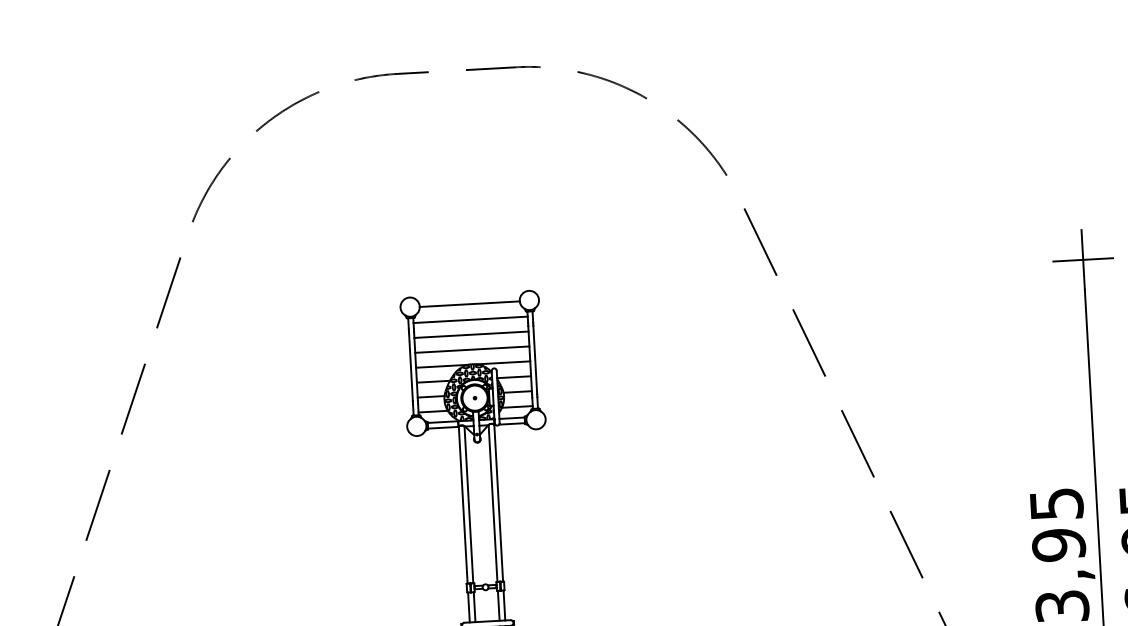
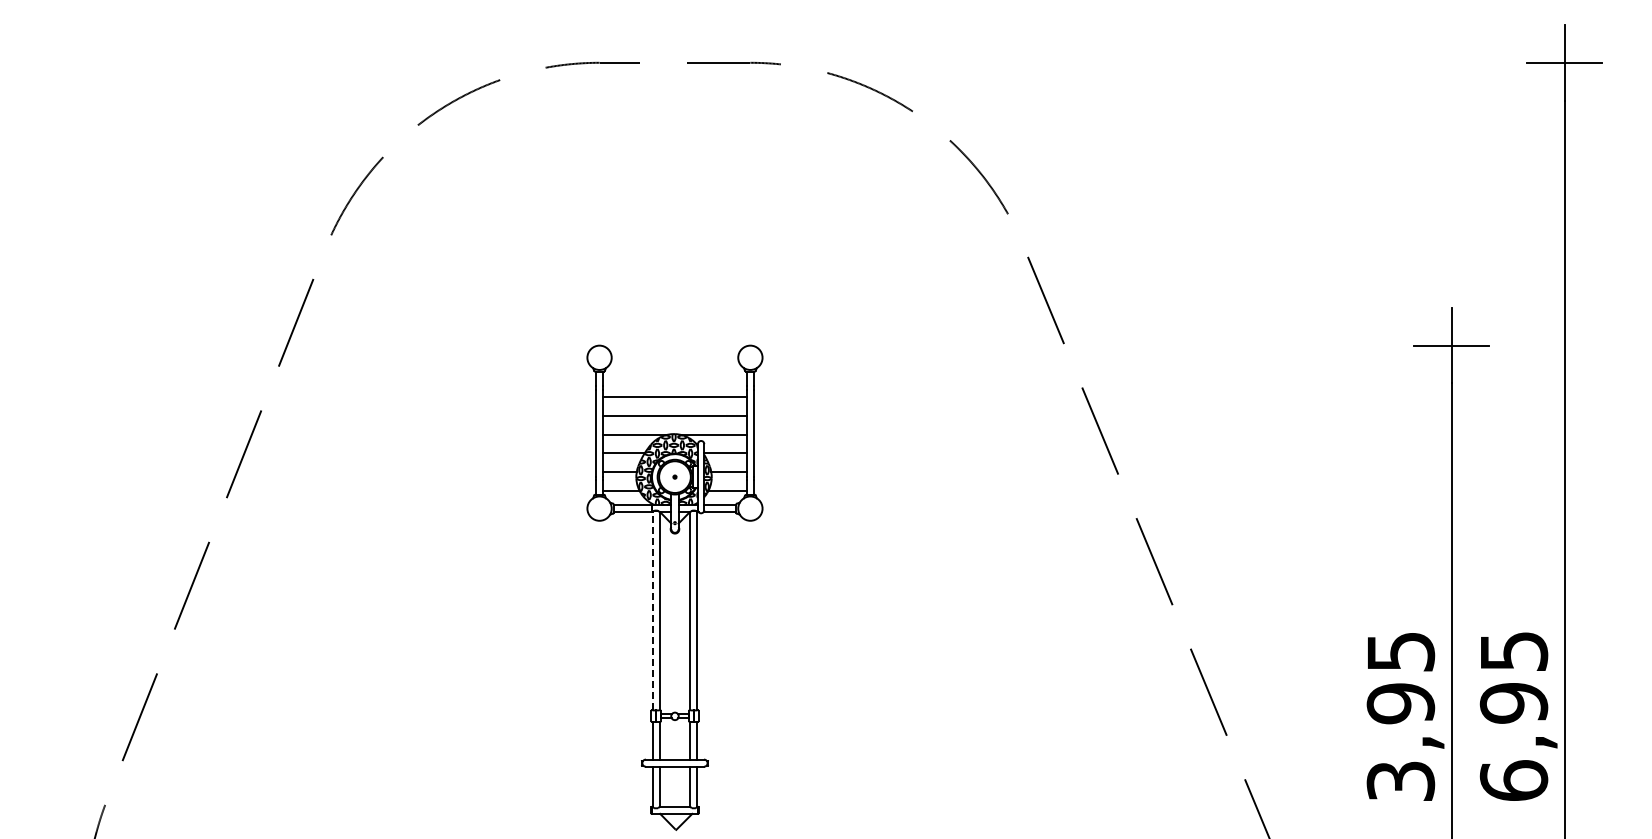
line: (469, 304) -> (674, 358), removed
line: (470, 320) -> (674, 378), removed
line: (463, 504) -> (652, 610), solid -> dashed

